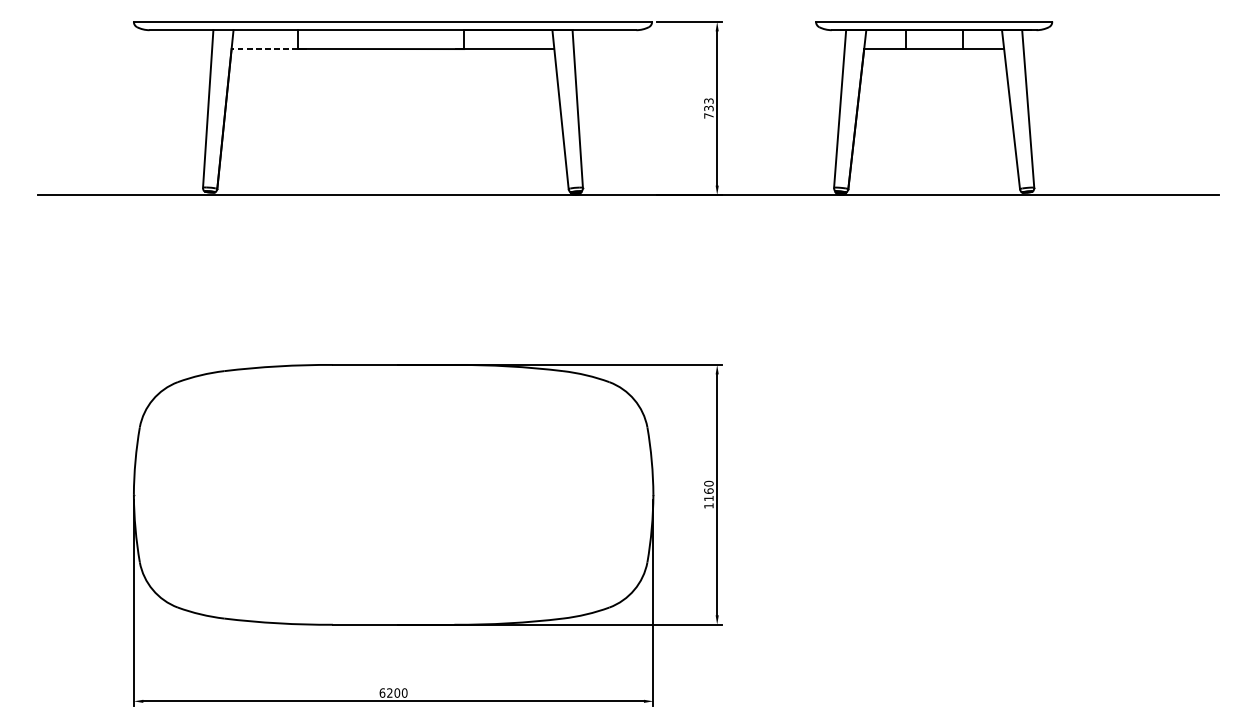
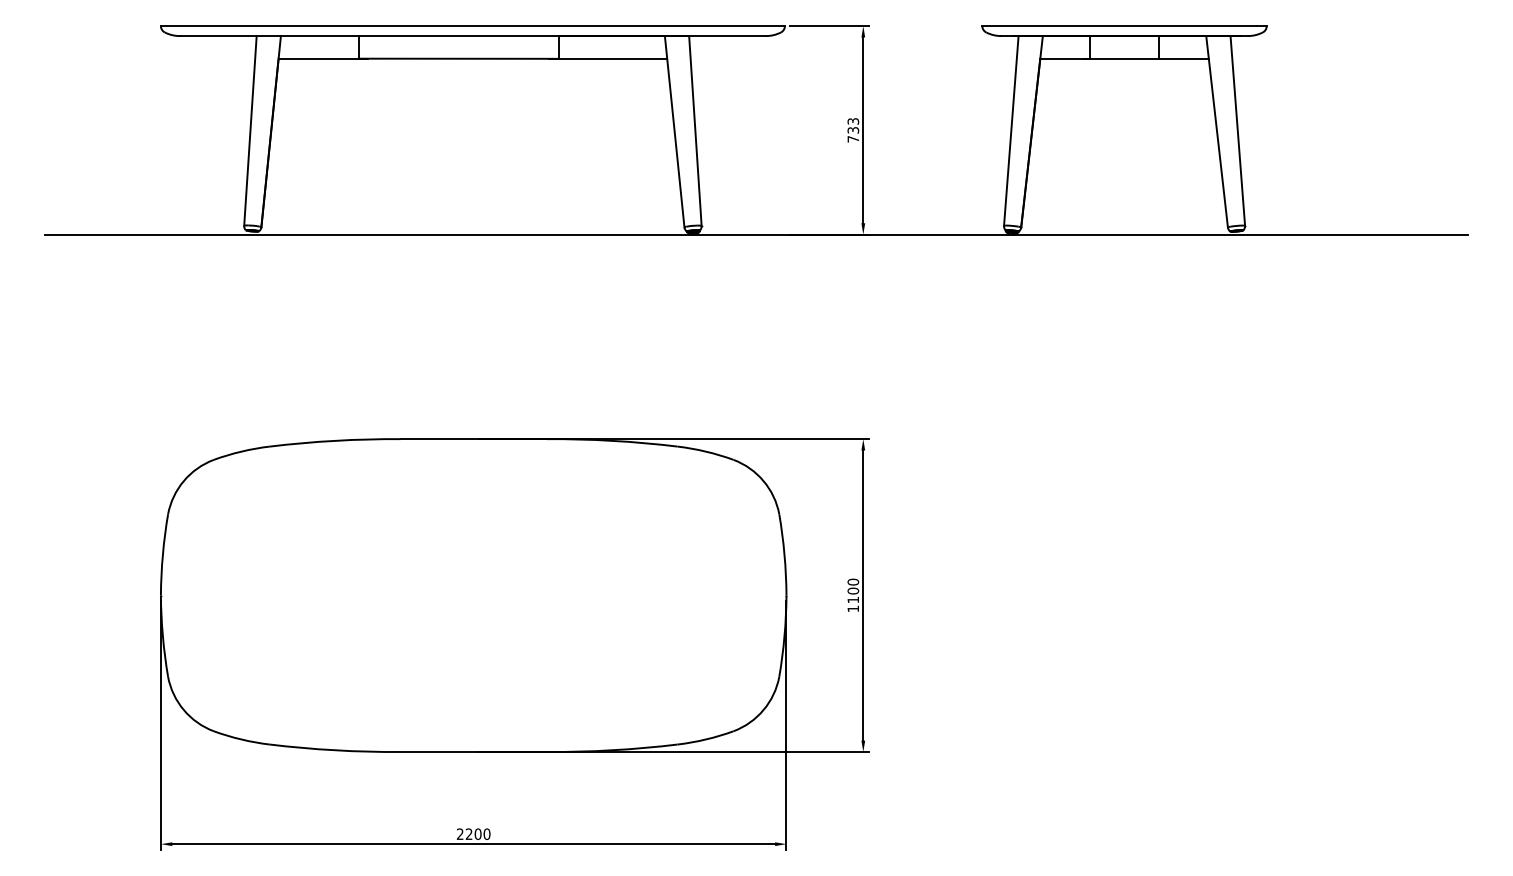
line: (264, 48) -> (318, 58), dashed -> solid
text: (708, 490) -> (852, 590), 1160 -> 1100
text: (381, 693) -> (459, 834), 6200 -> 2200

